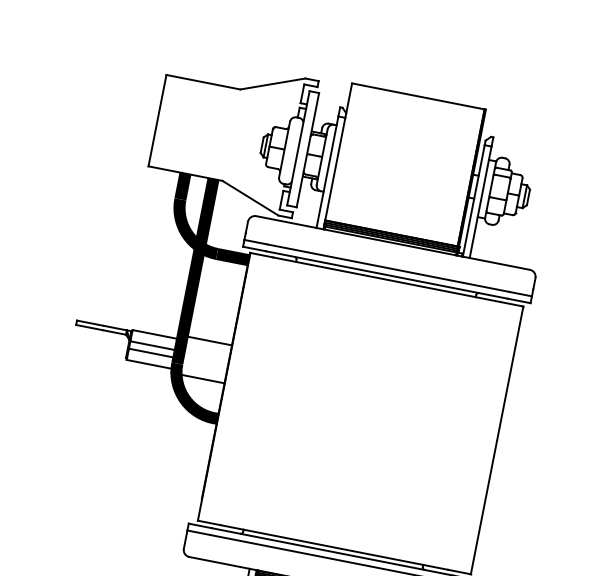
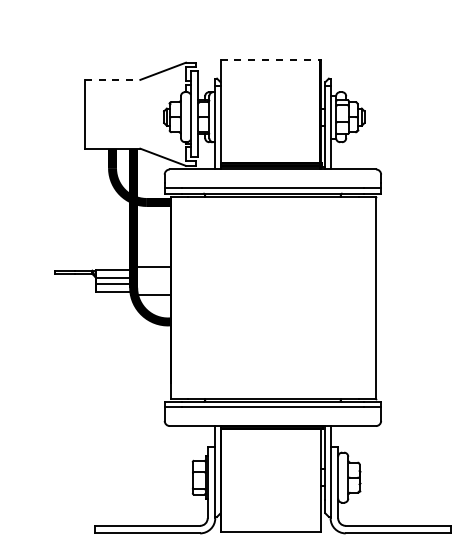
line: (203, 81) -> (112, 79), solid -> dashed
line: (418, 96) -> (270, 59), solid -> dashed

